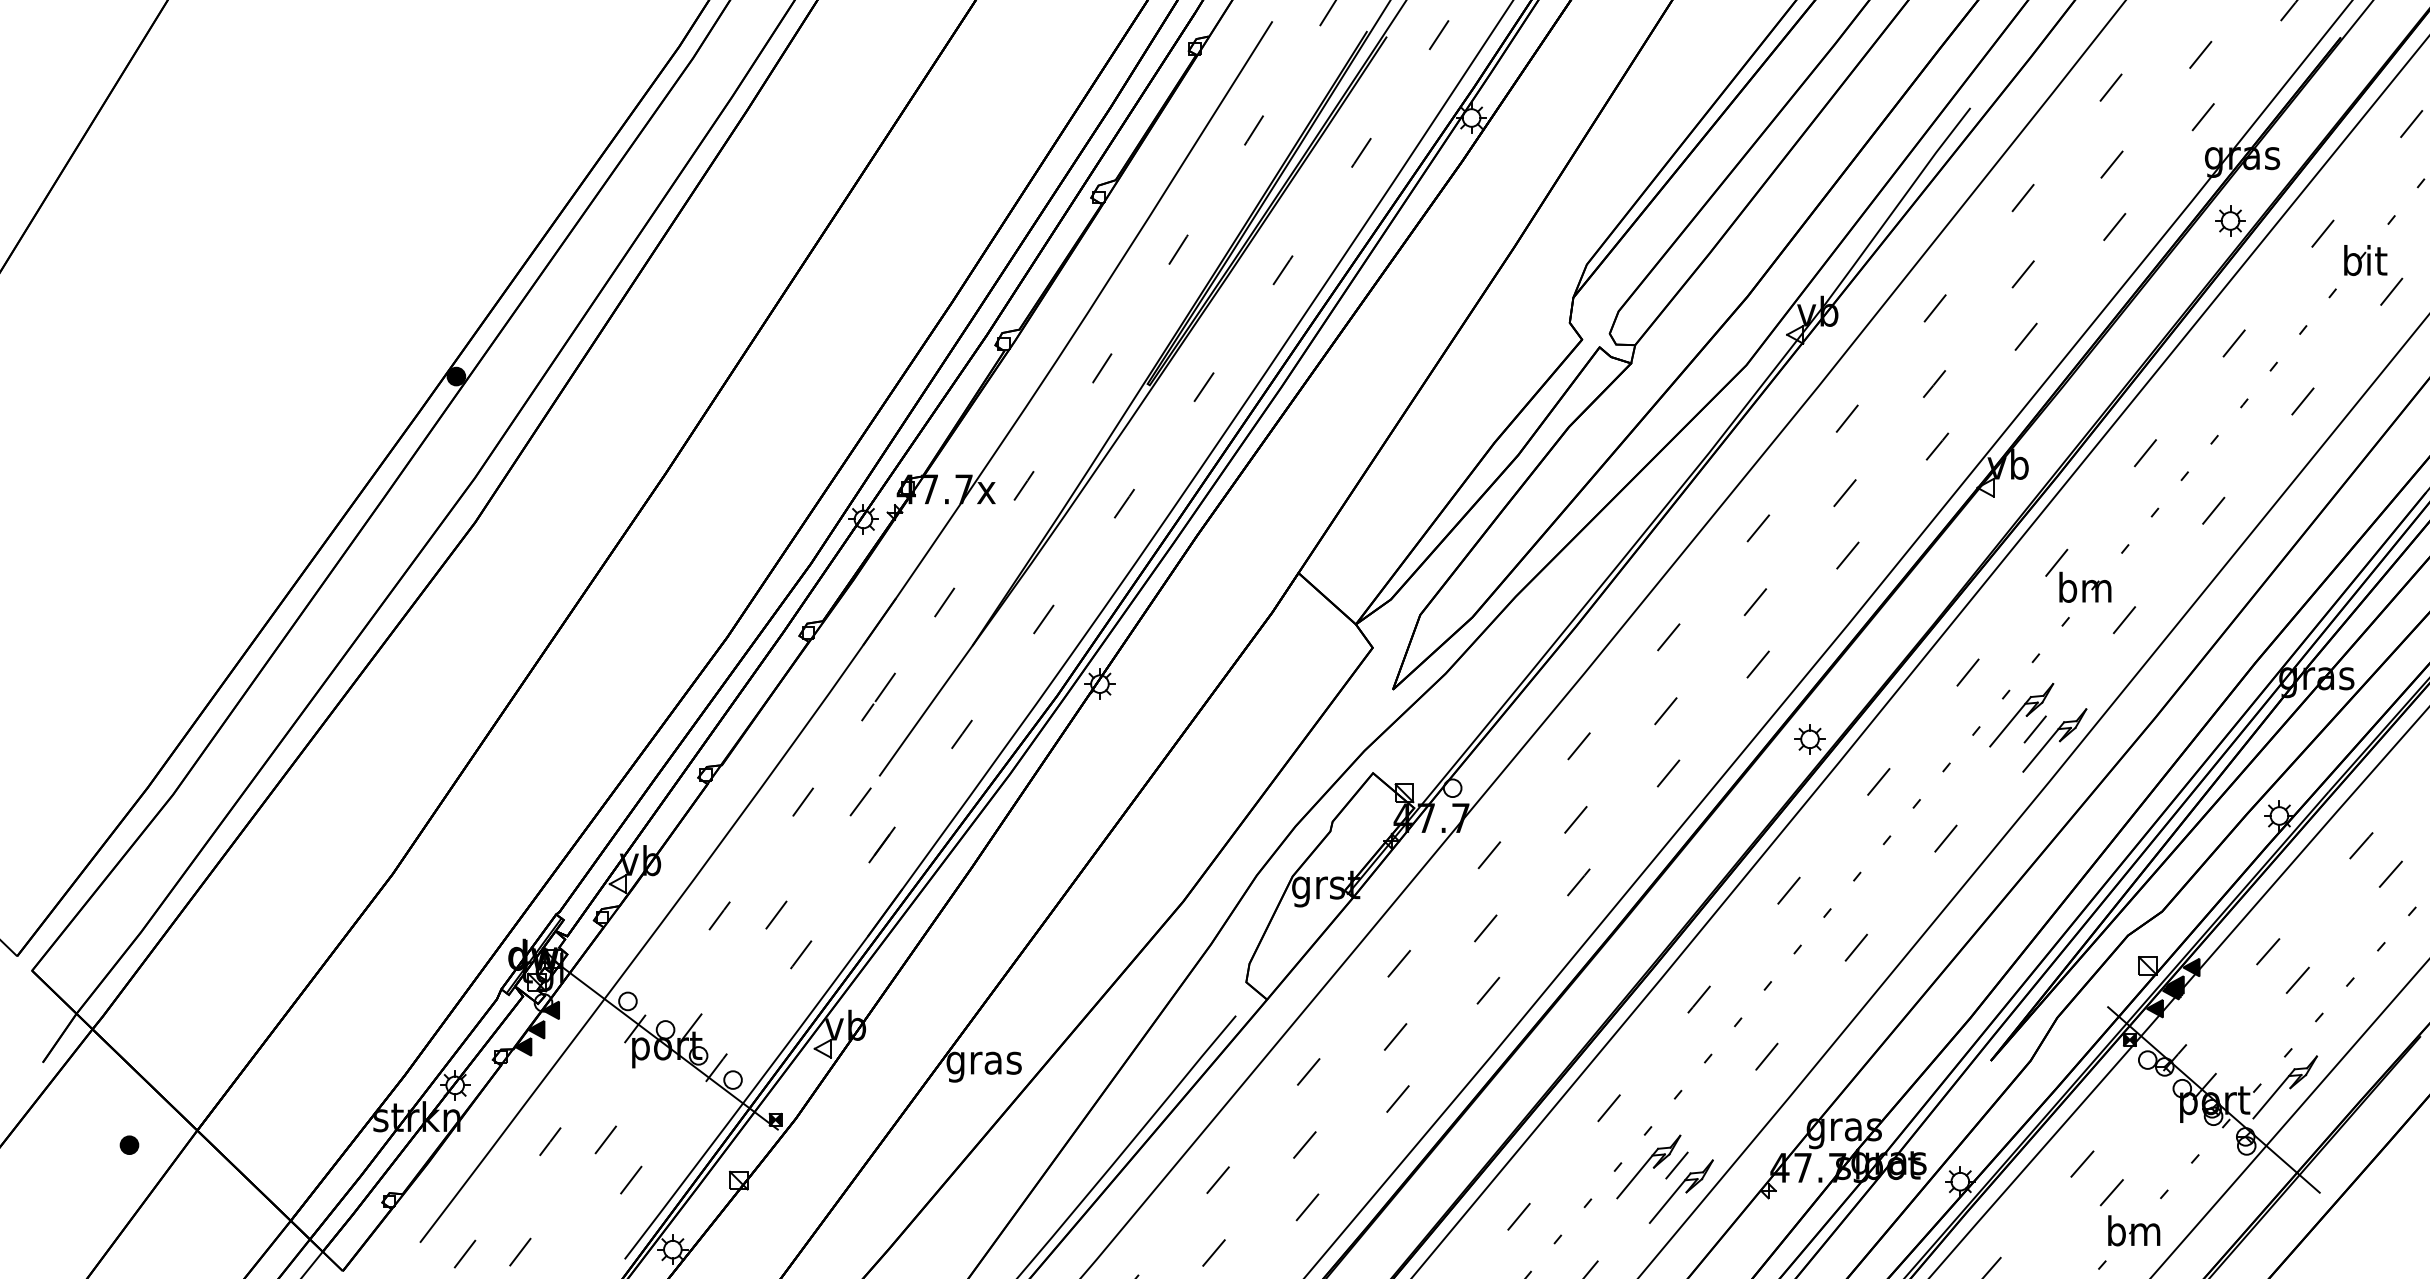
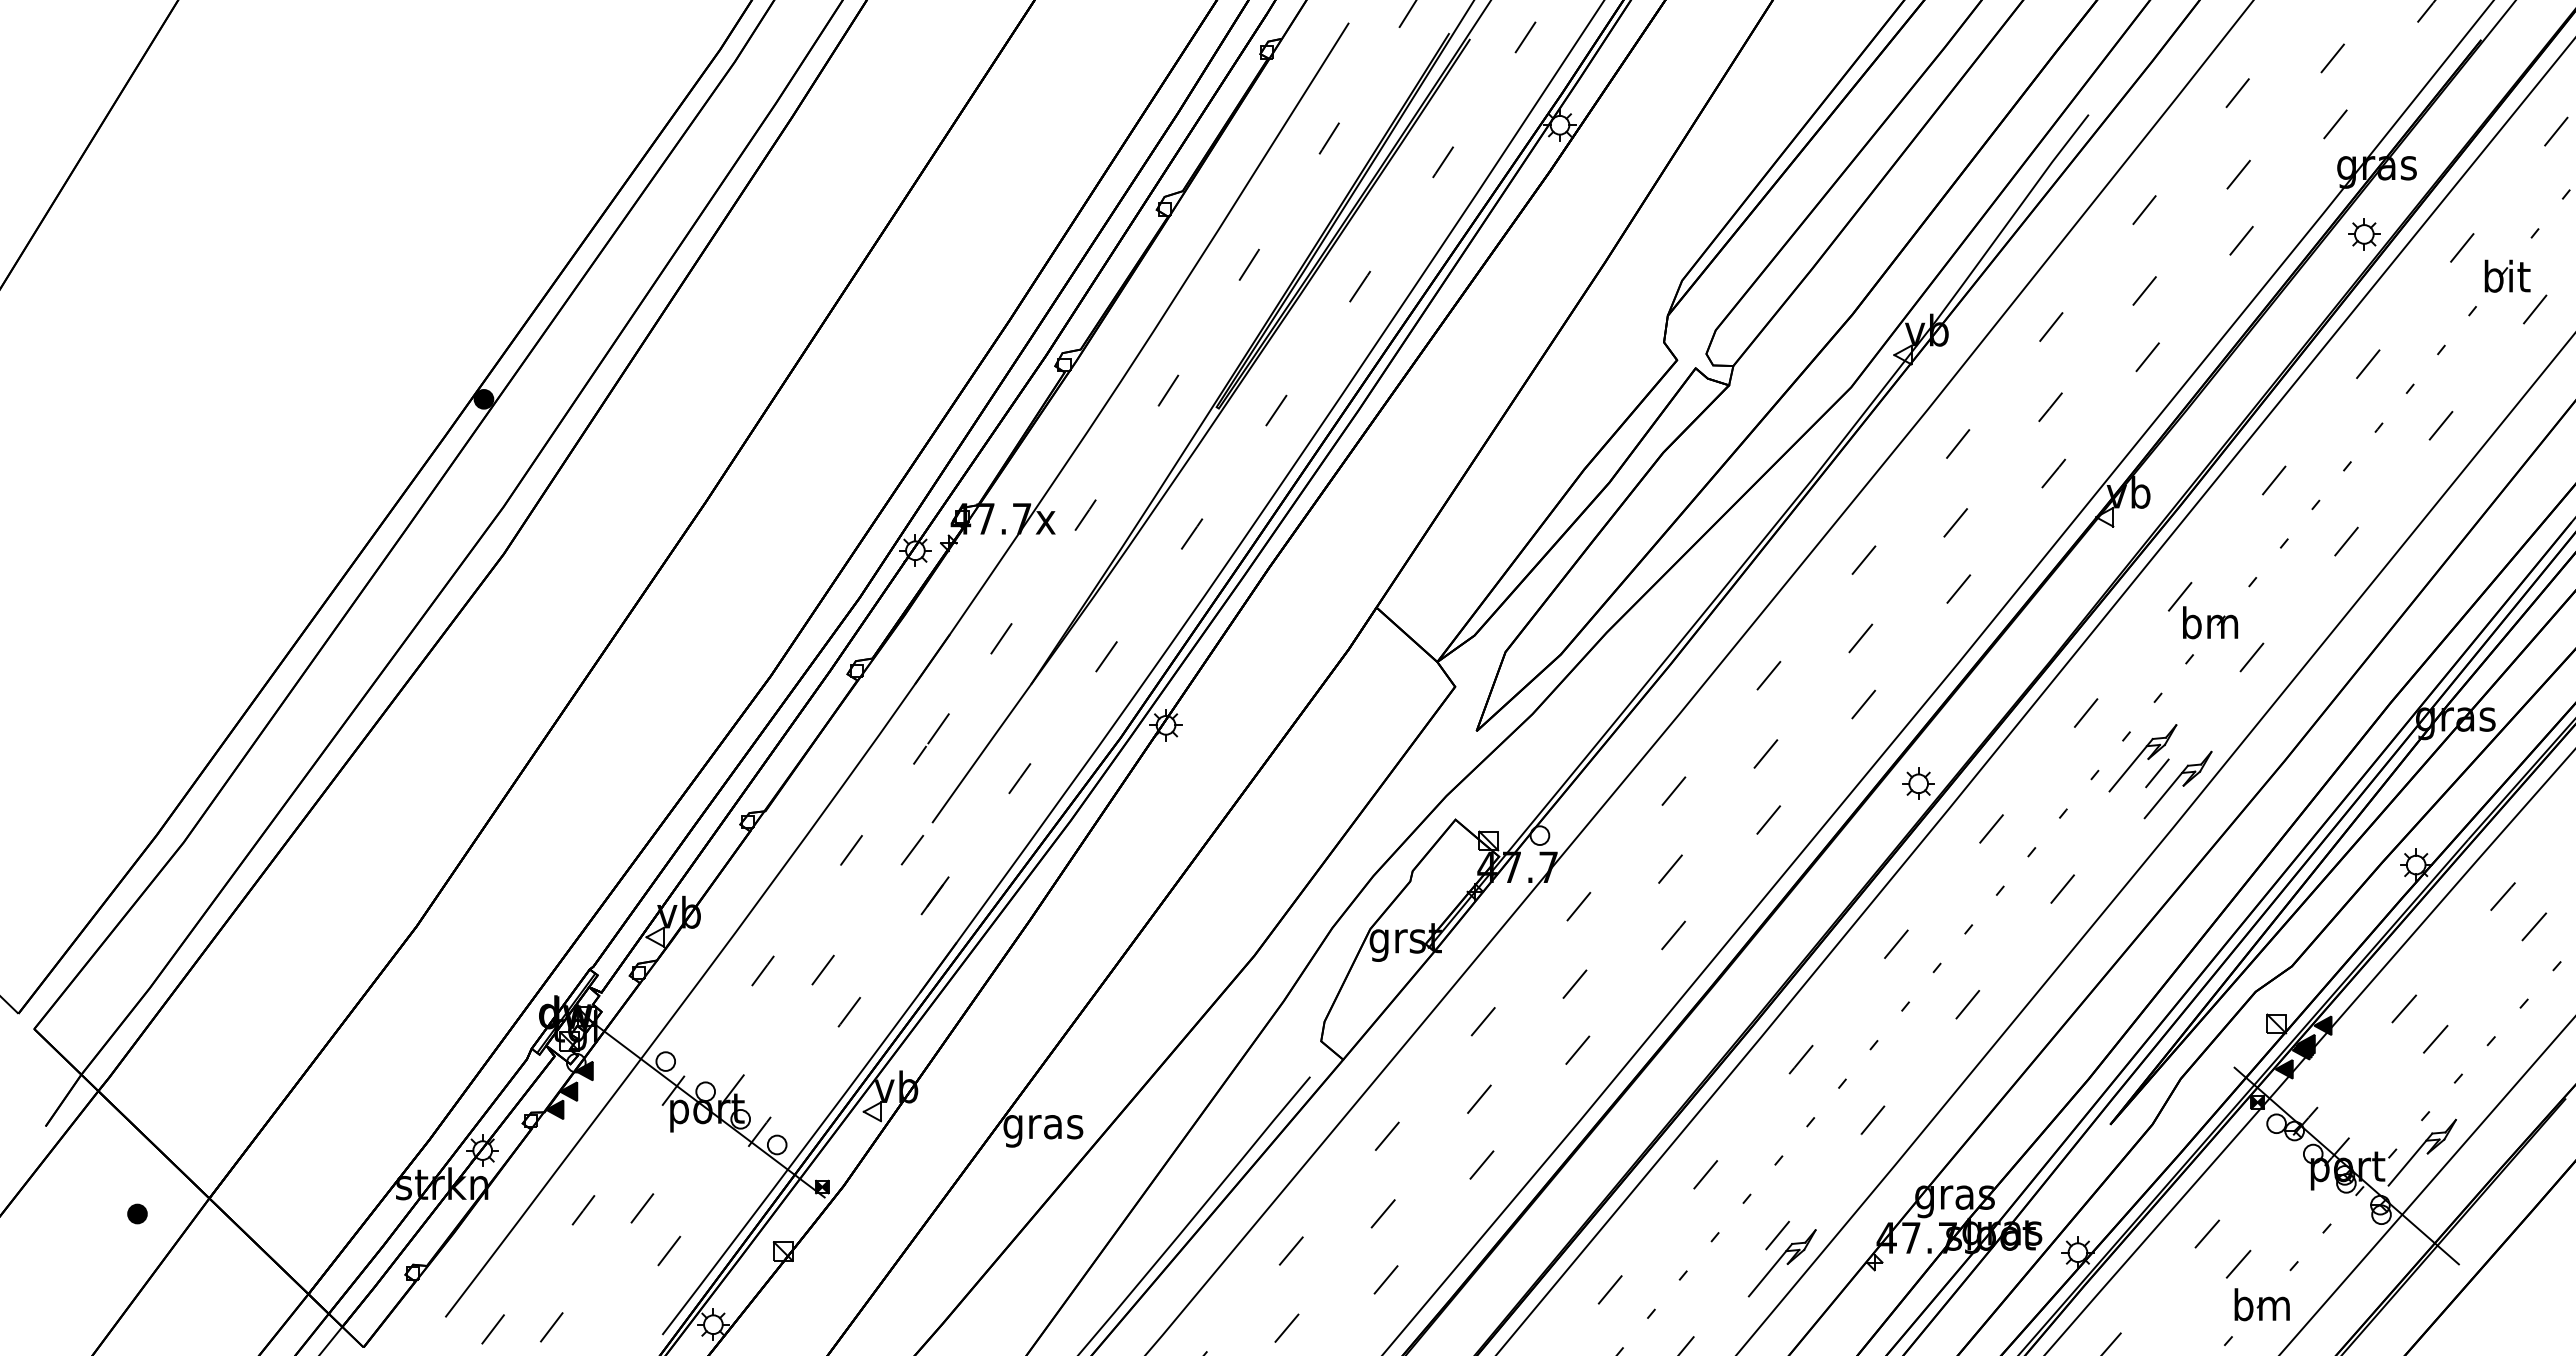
part: (1648, 1167) -> (1747, 1237), removed

